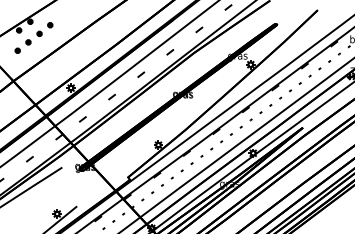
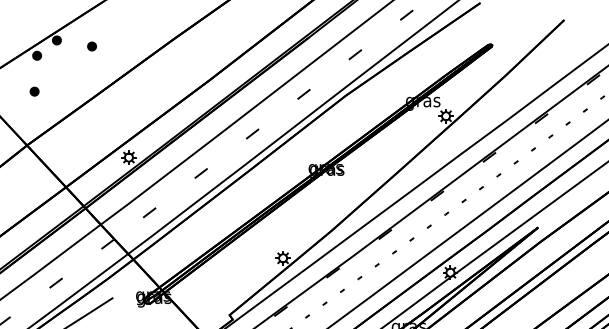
part: (33, 37) -> (62, 68), removed

